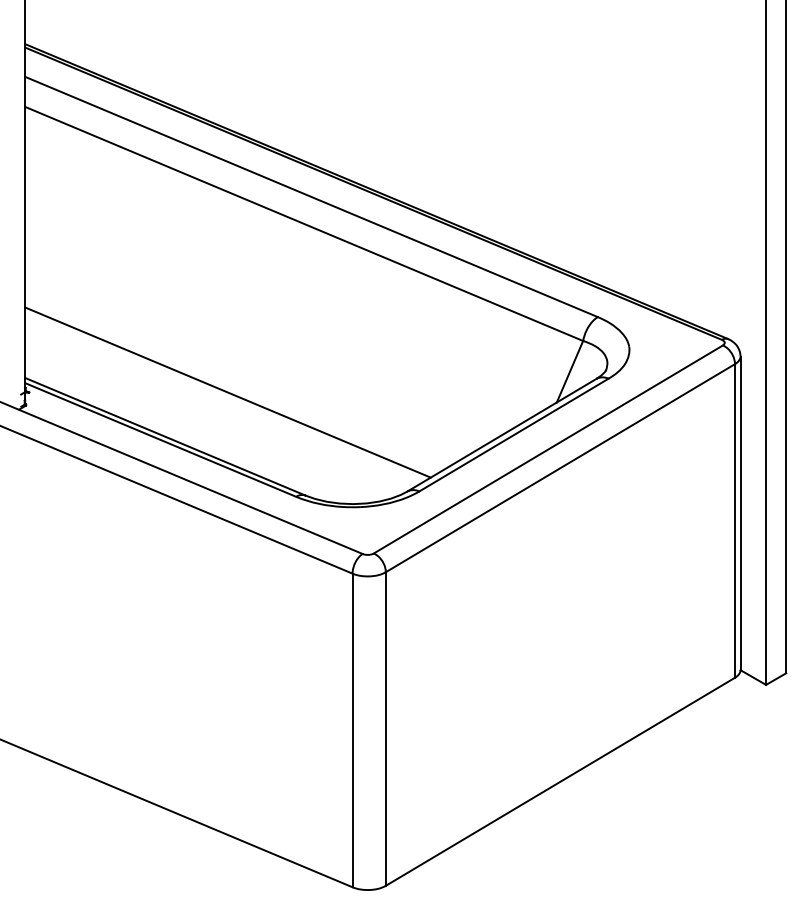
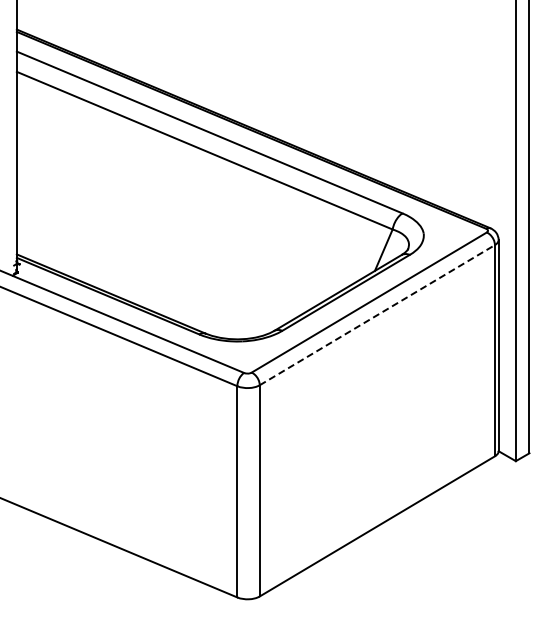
line: (228, 391) -> (153, 263), removed
line: (560, 468) -> (377, 315), solid -> dashed

